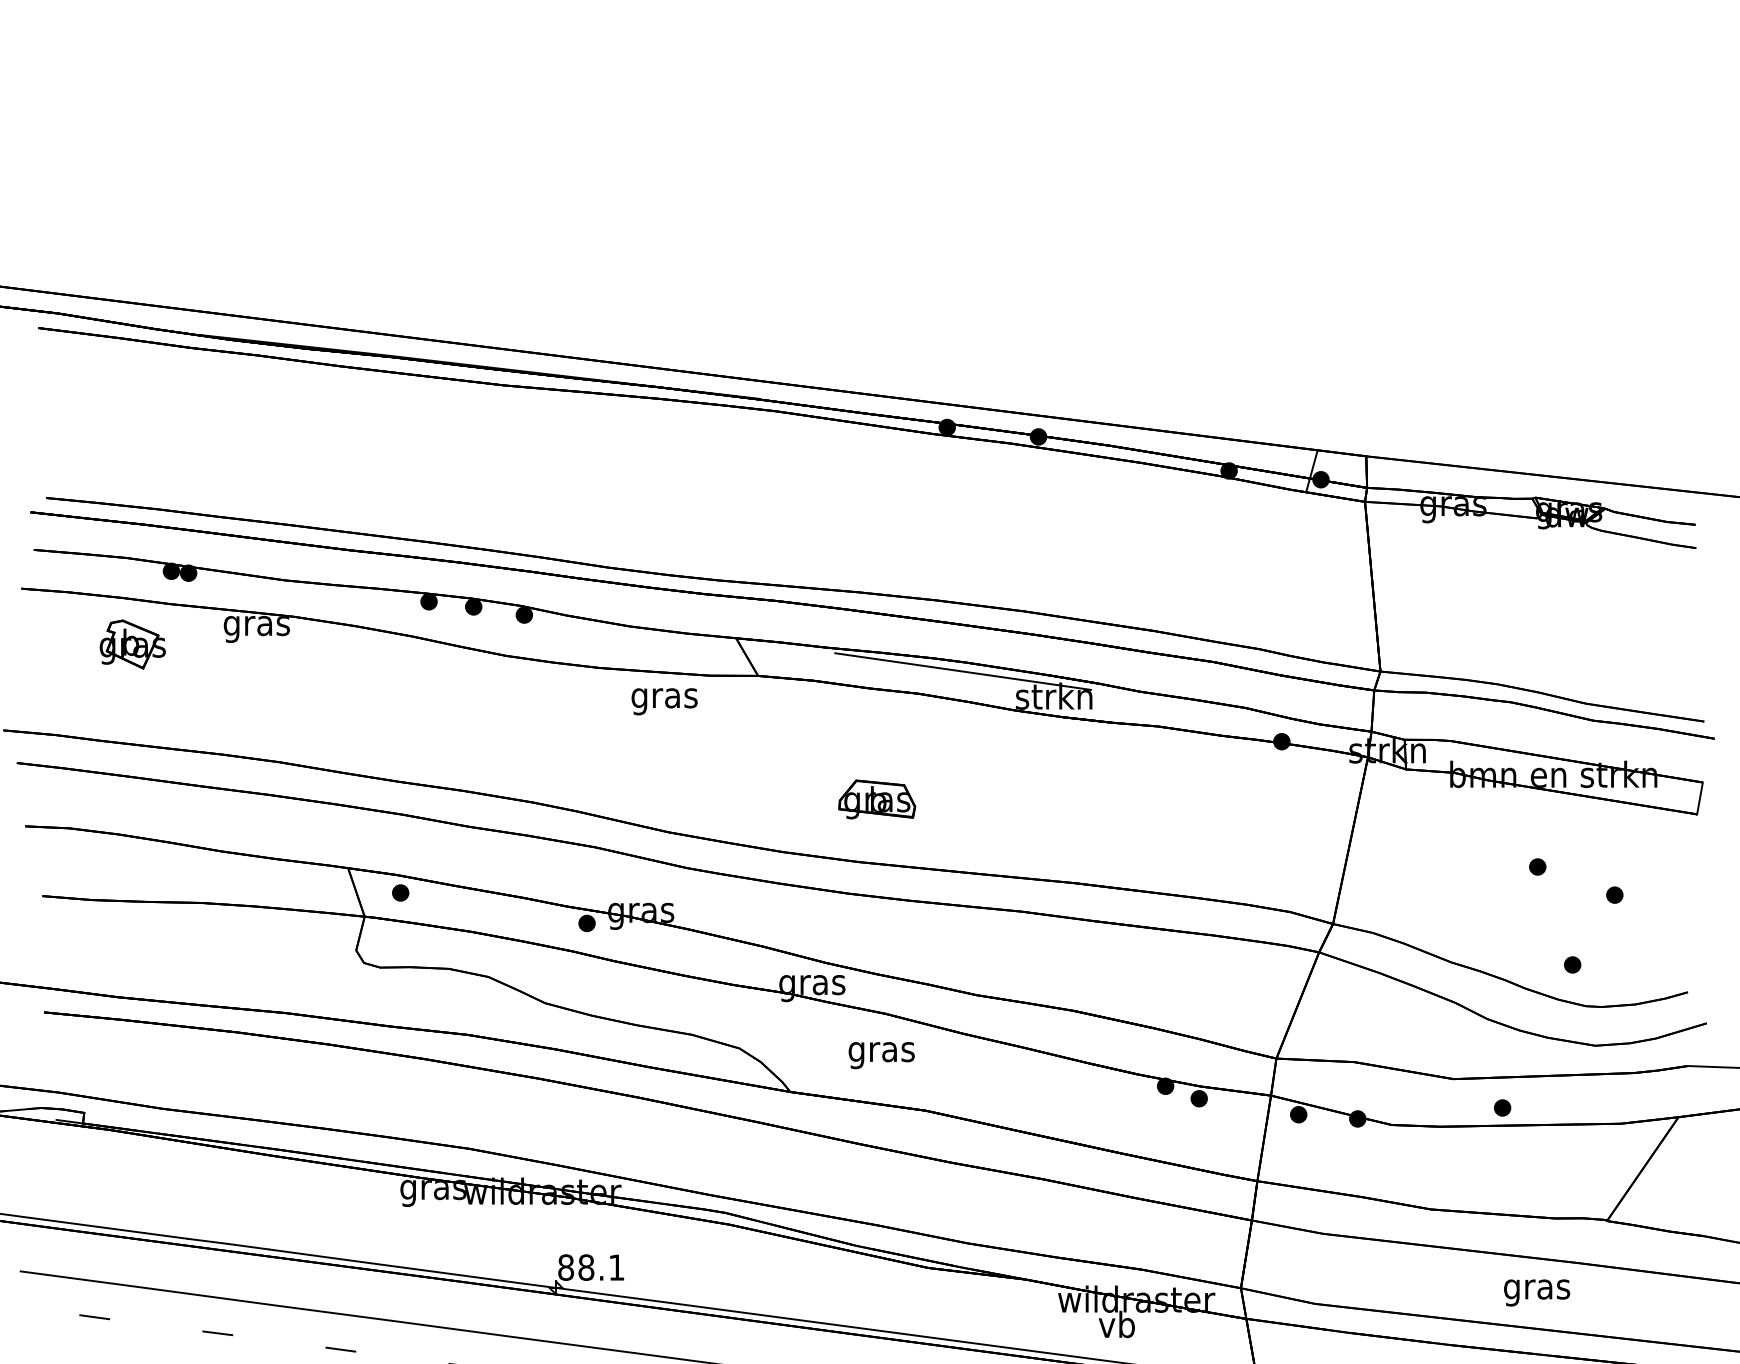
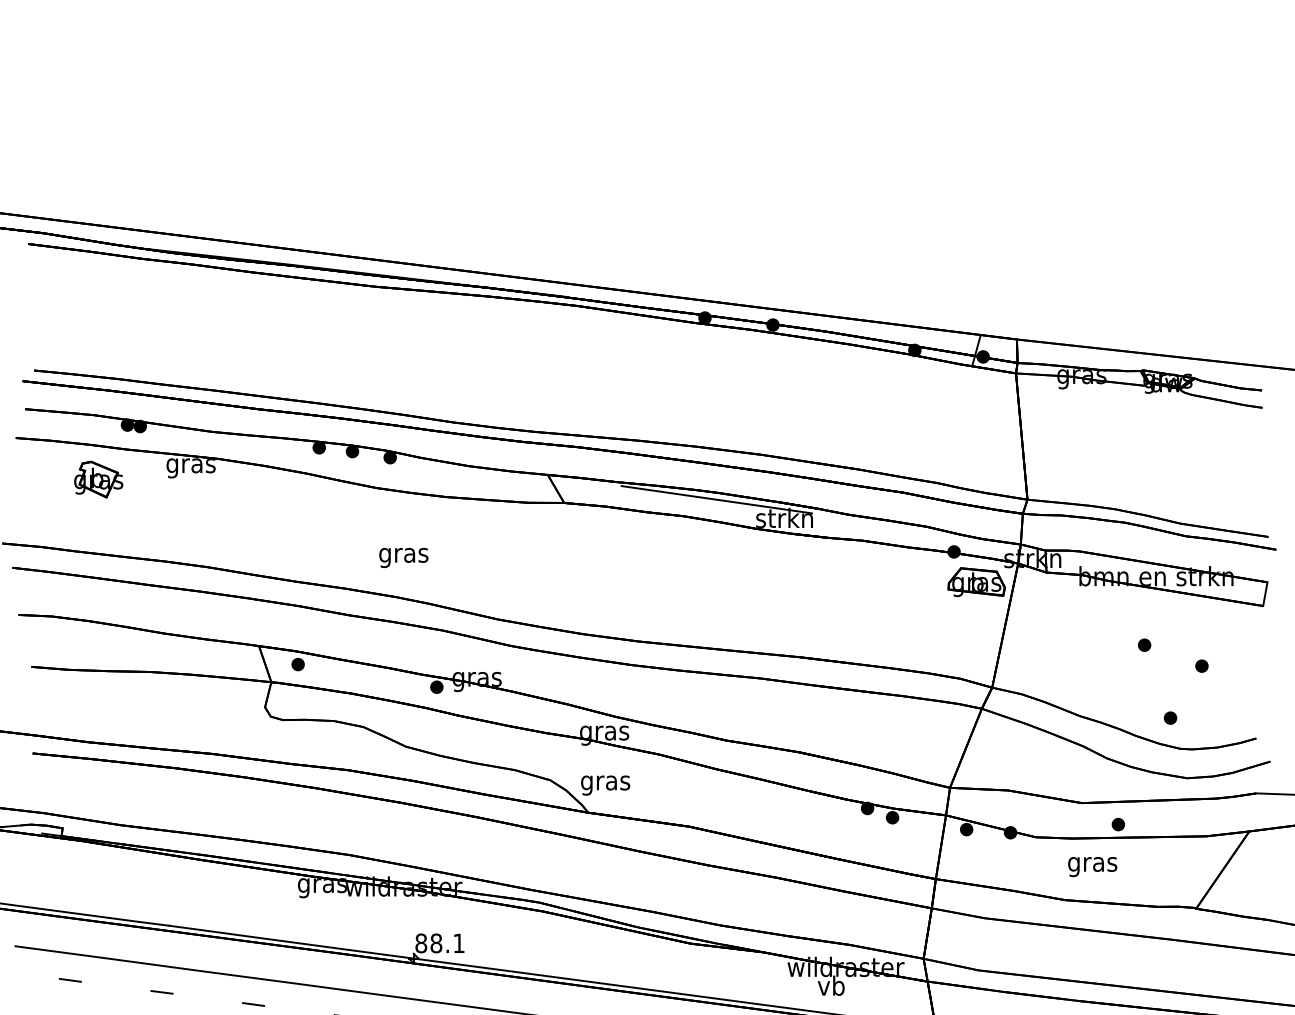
text: (664, 701) -> (403, 557), moved
part: (877, 799) -> (976, 582), moved
text: (881, 1055) -> (605, 785), moved
text: (1537, 1292) -> (1093, 866), moved

